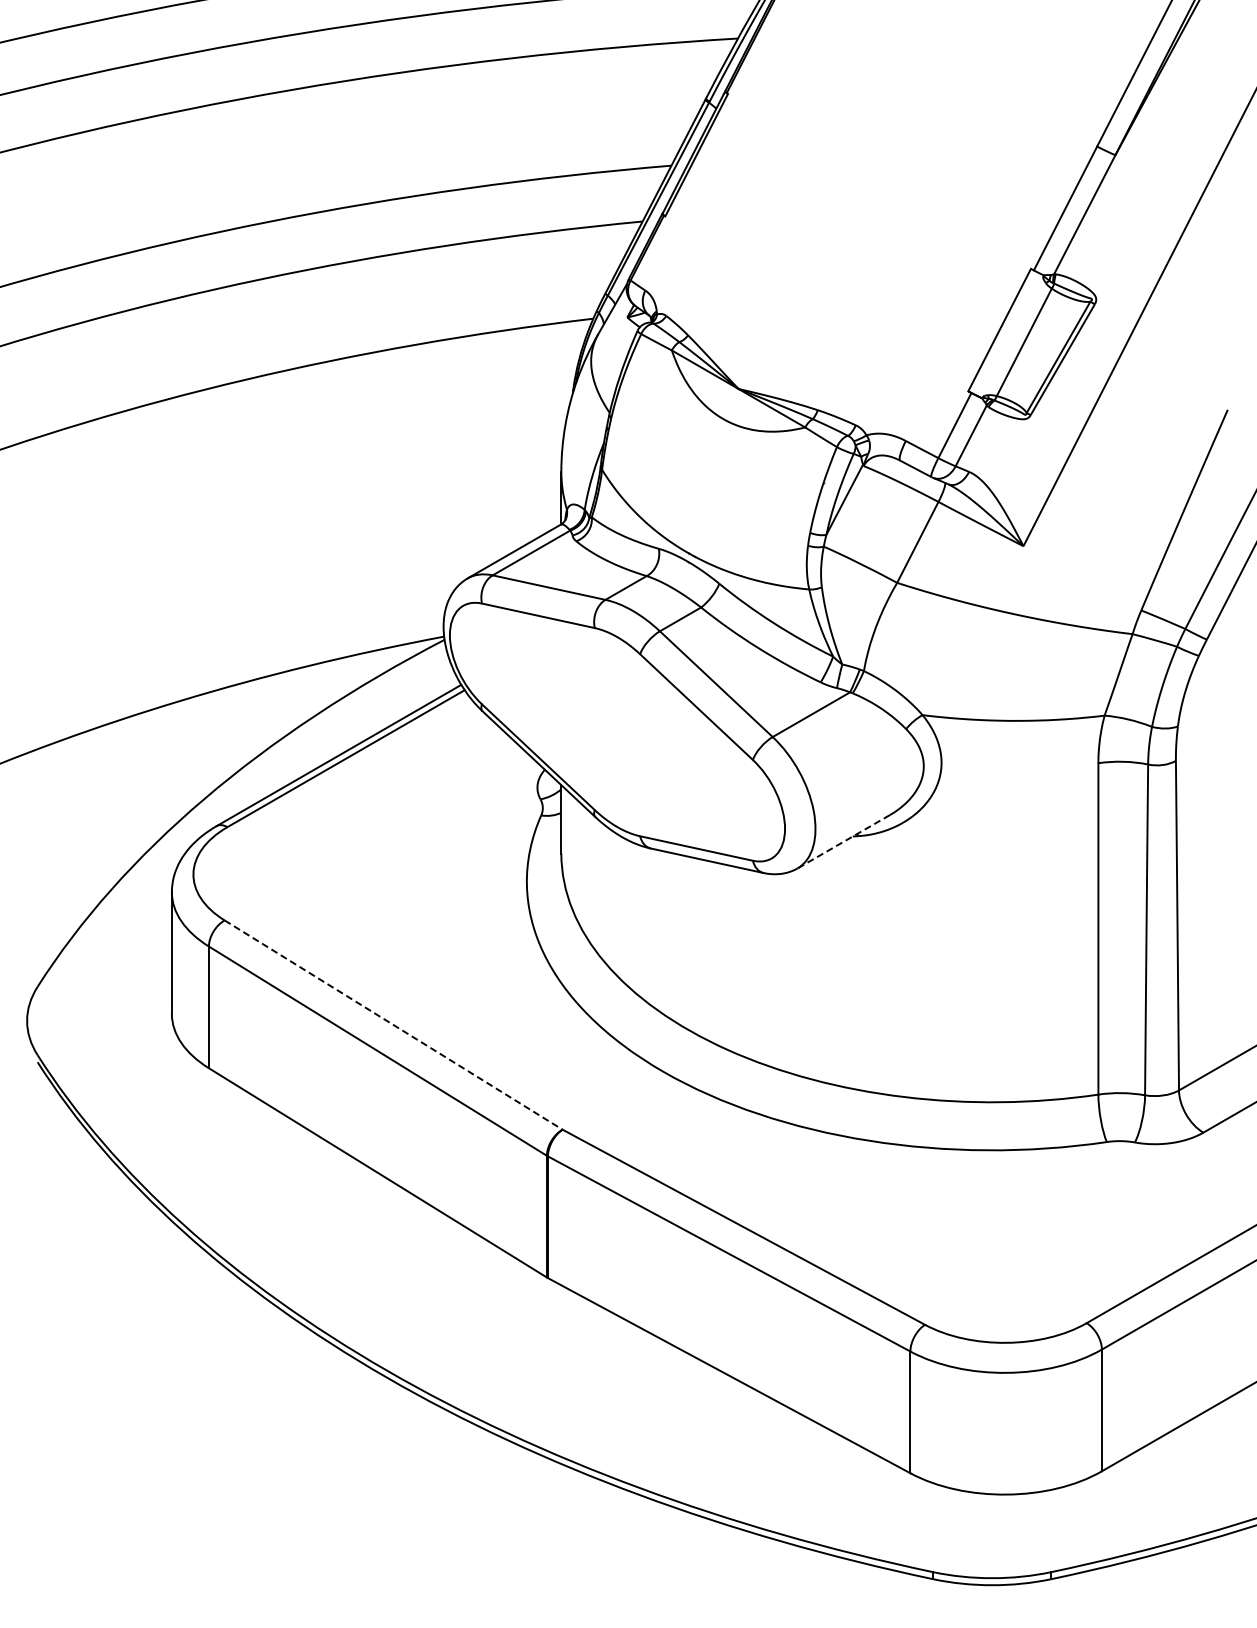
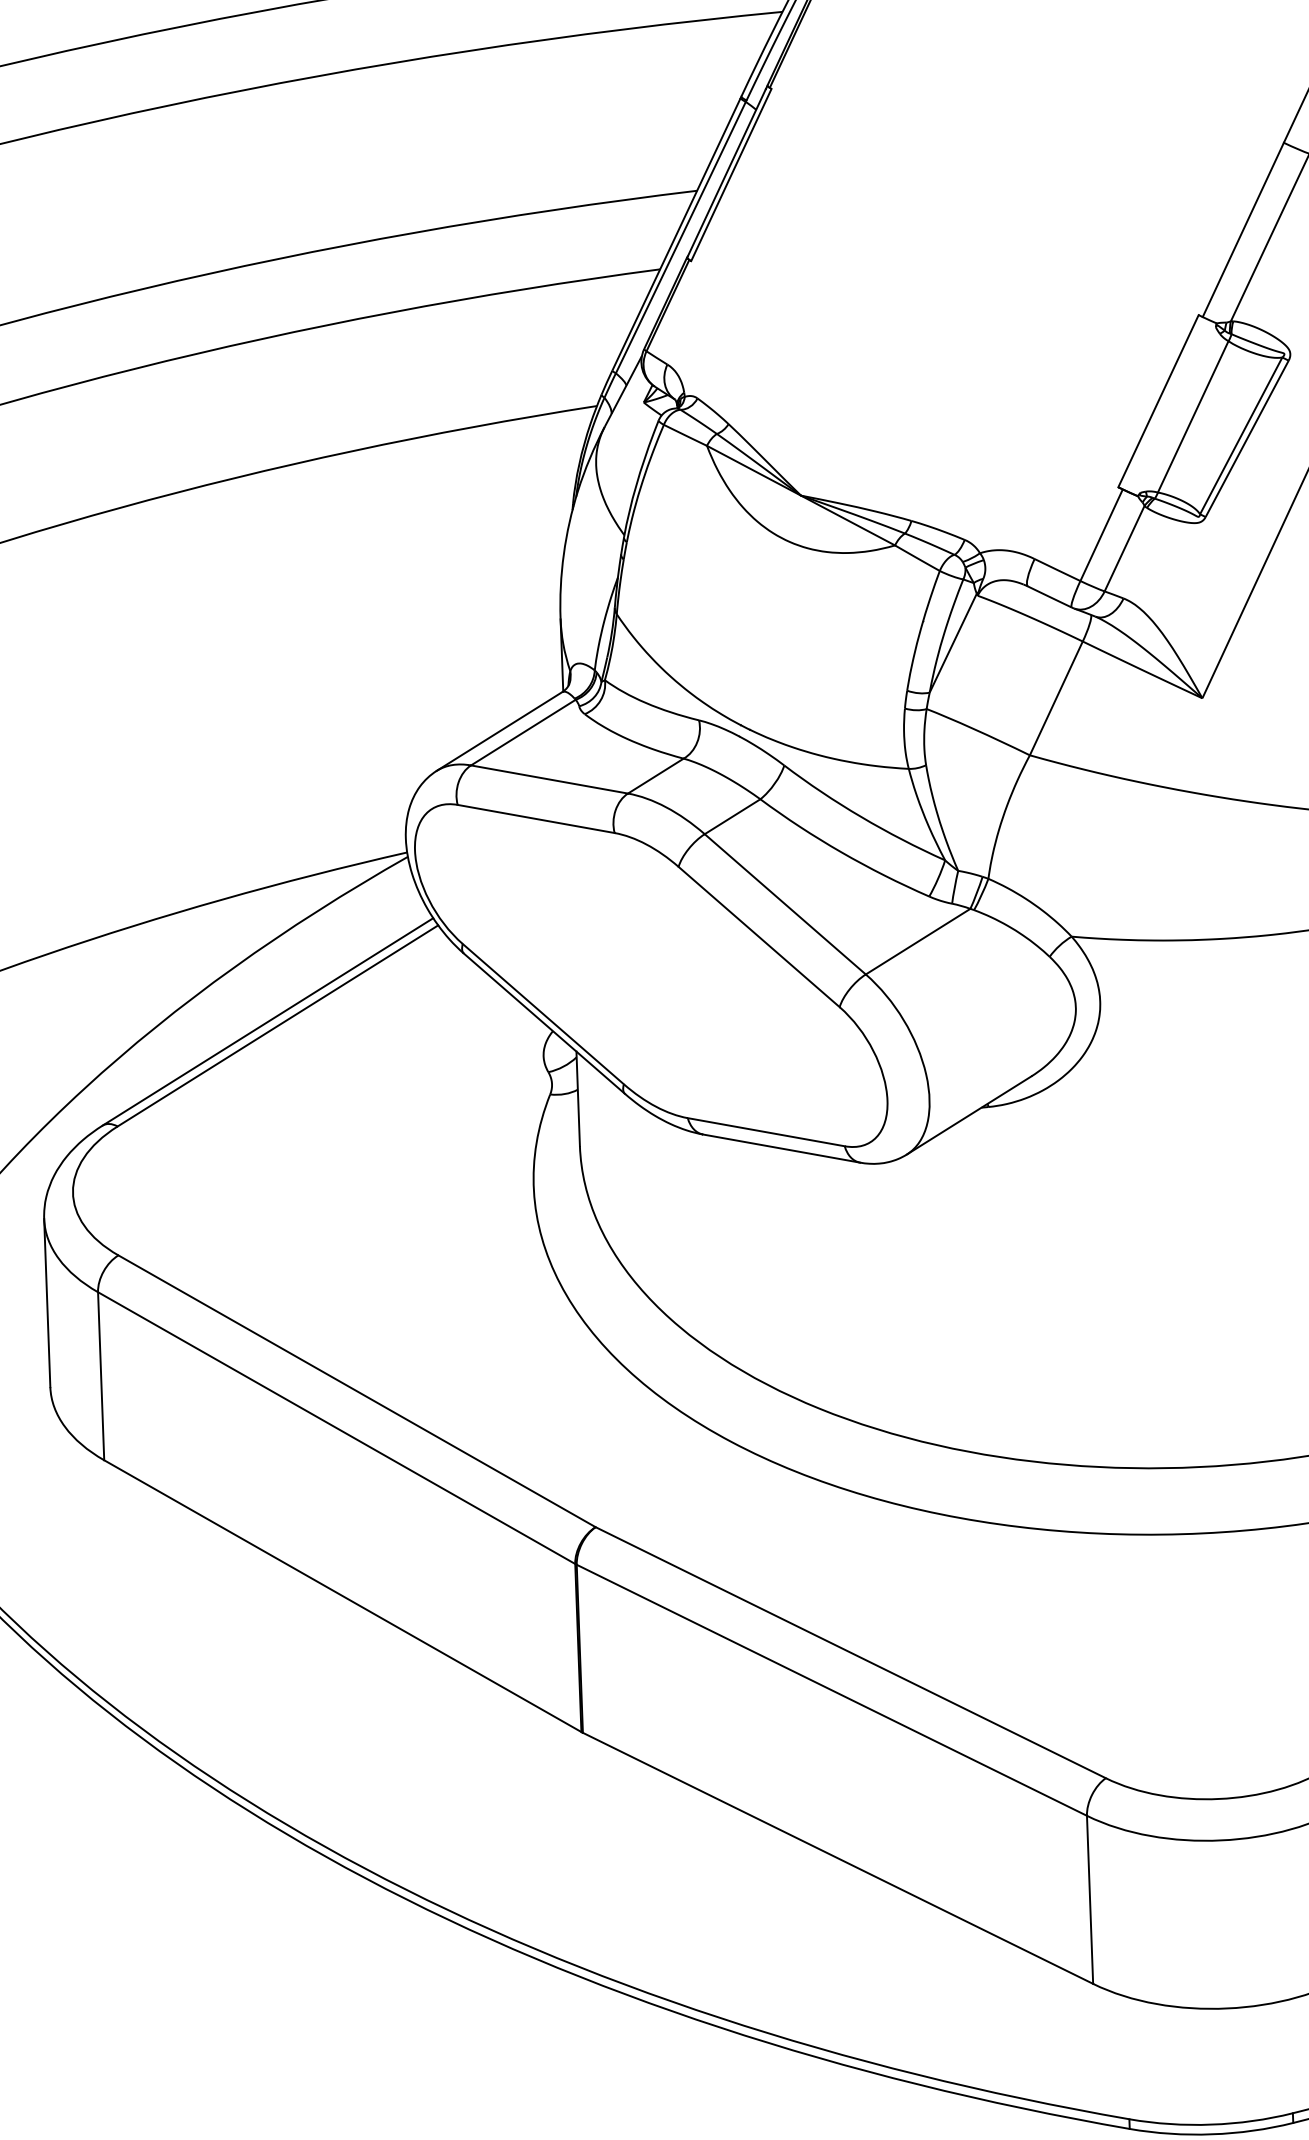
line: (843, 842) -> (968, 1116), dashed -> solid
line: (393, 1025) -> (356, 1391), dashed -> solid

